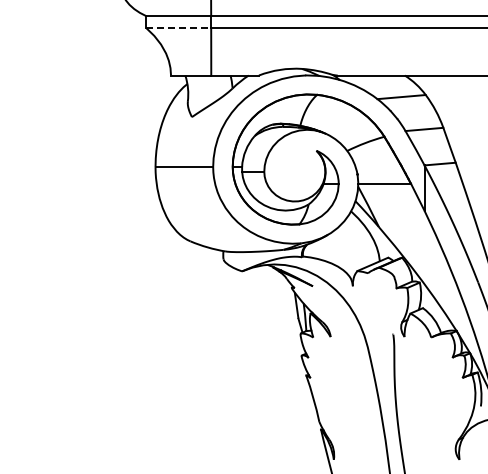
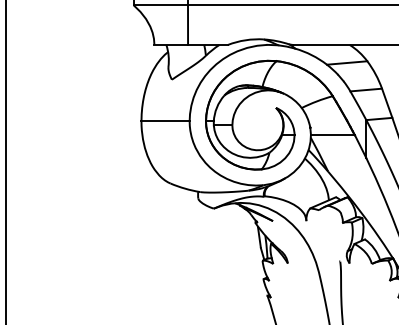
line: (178, 27) -> (160, 4), dashed -> solid

